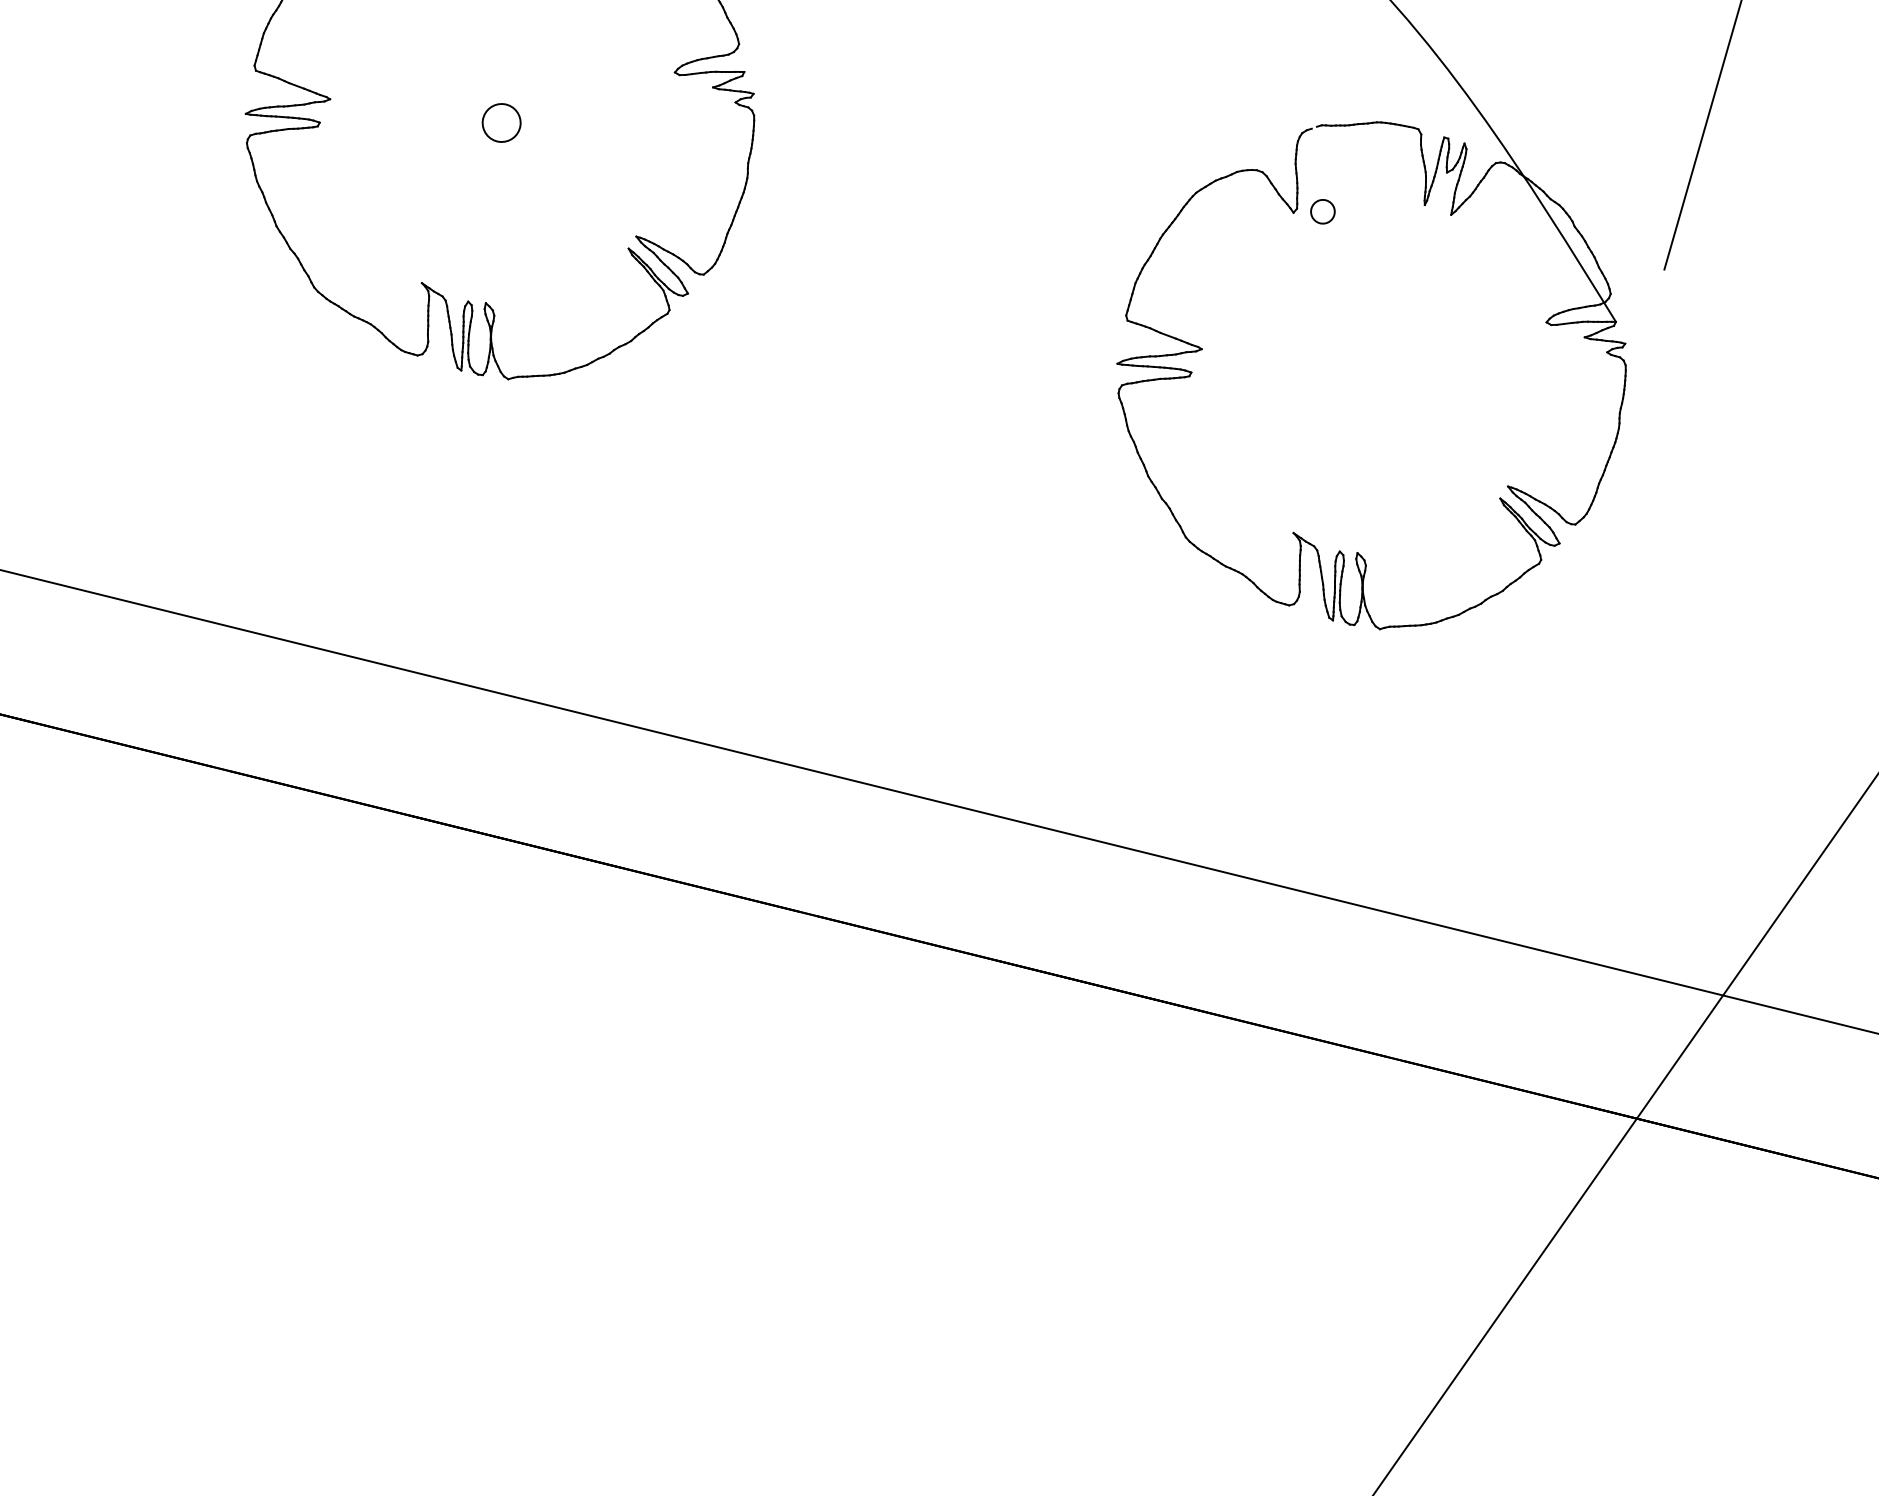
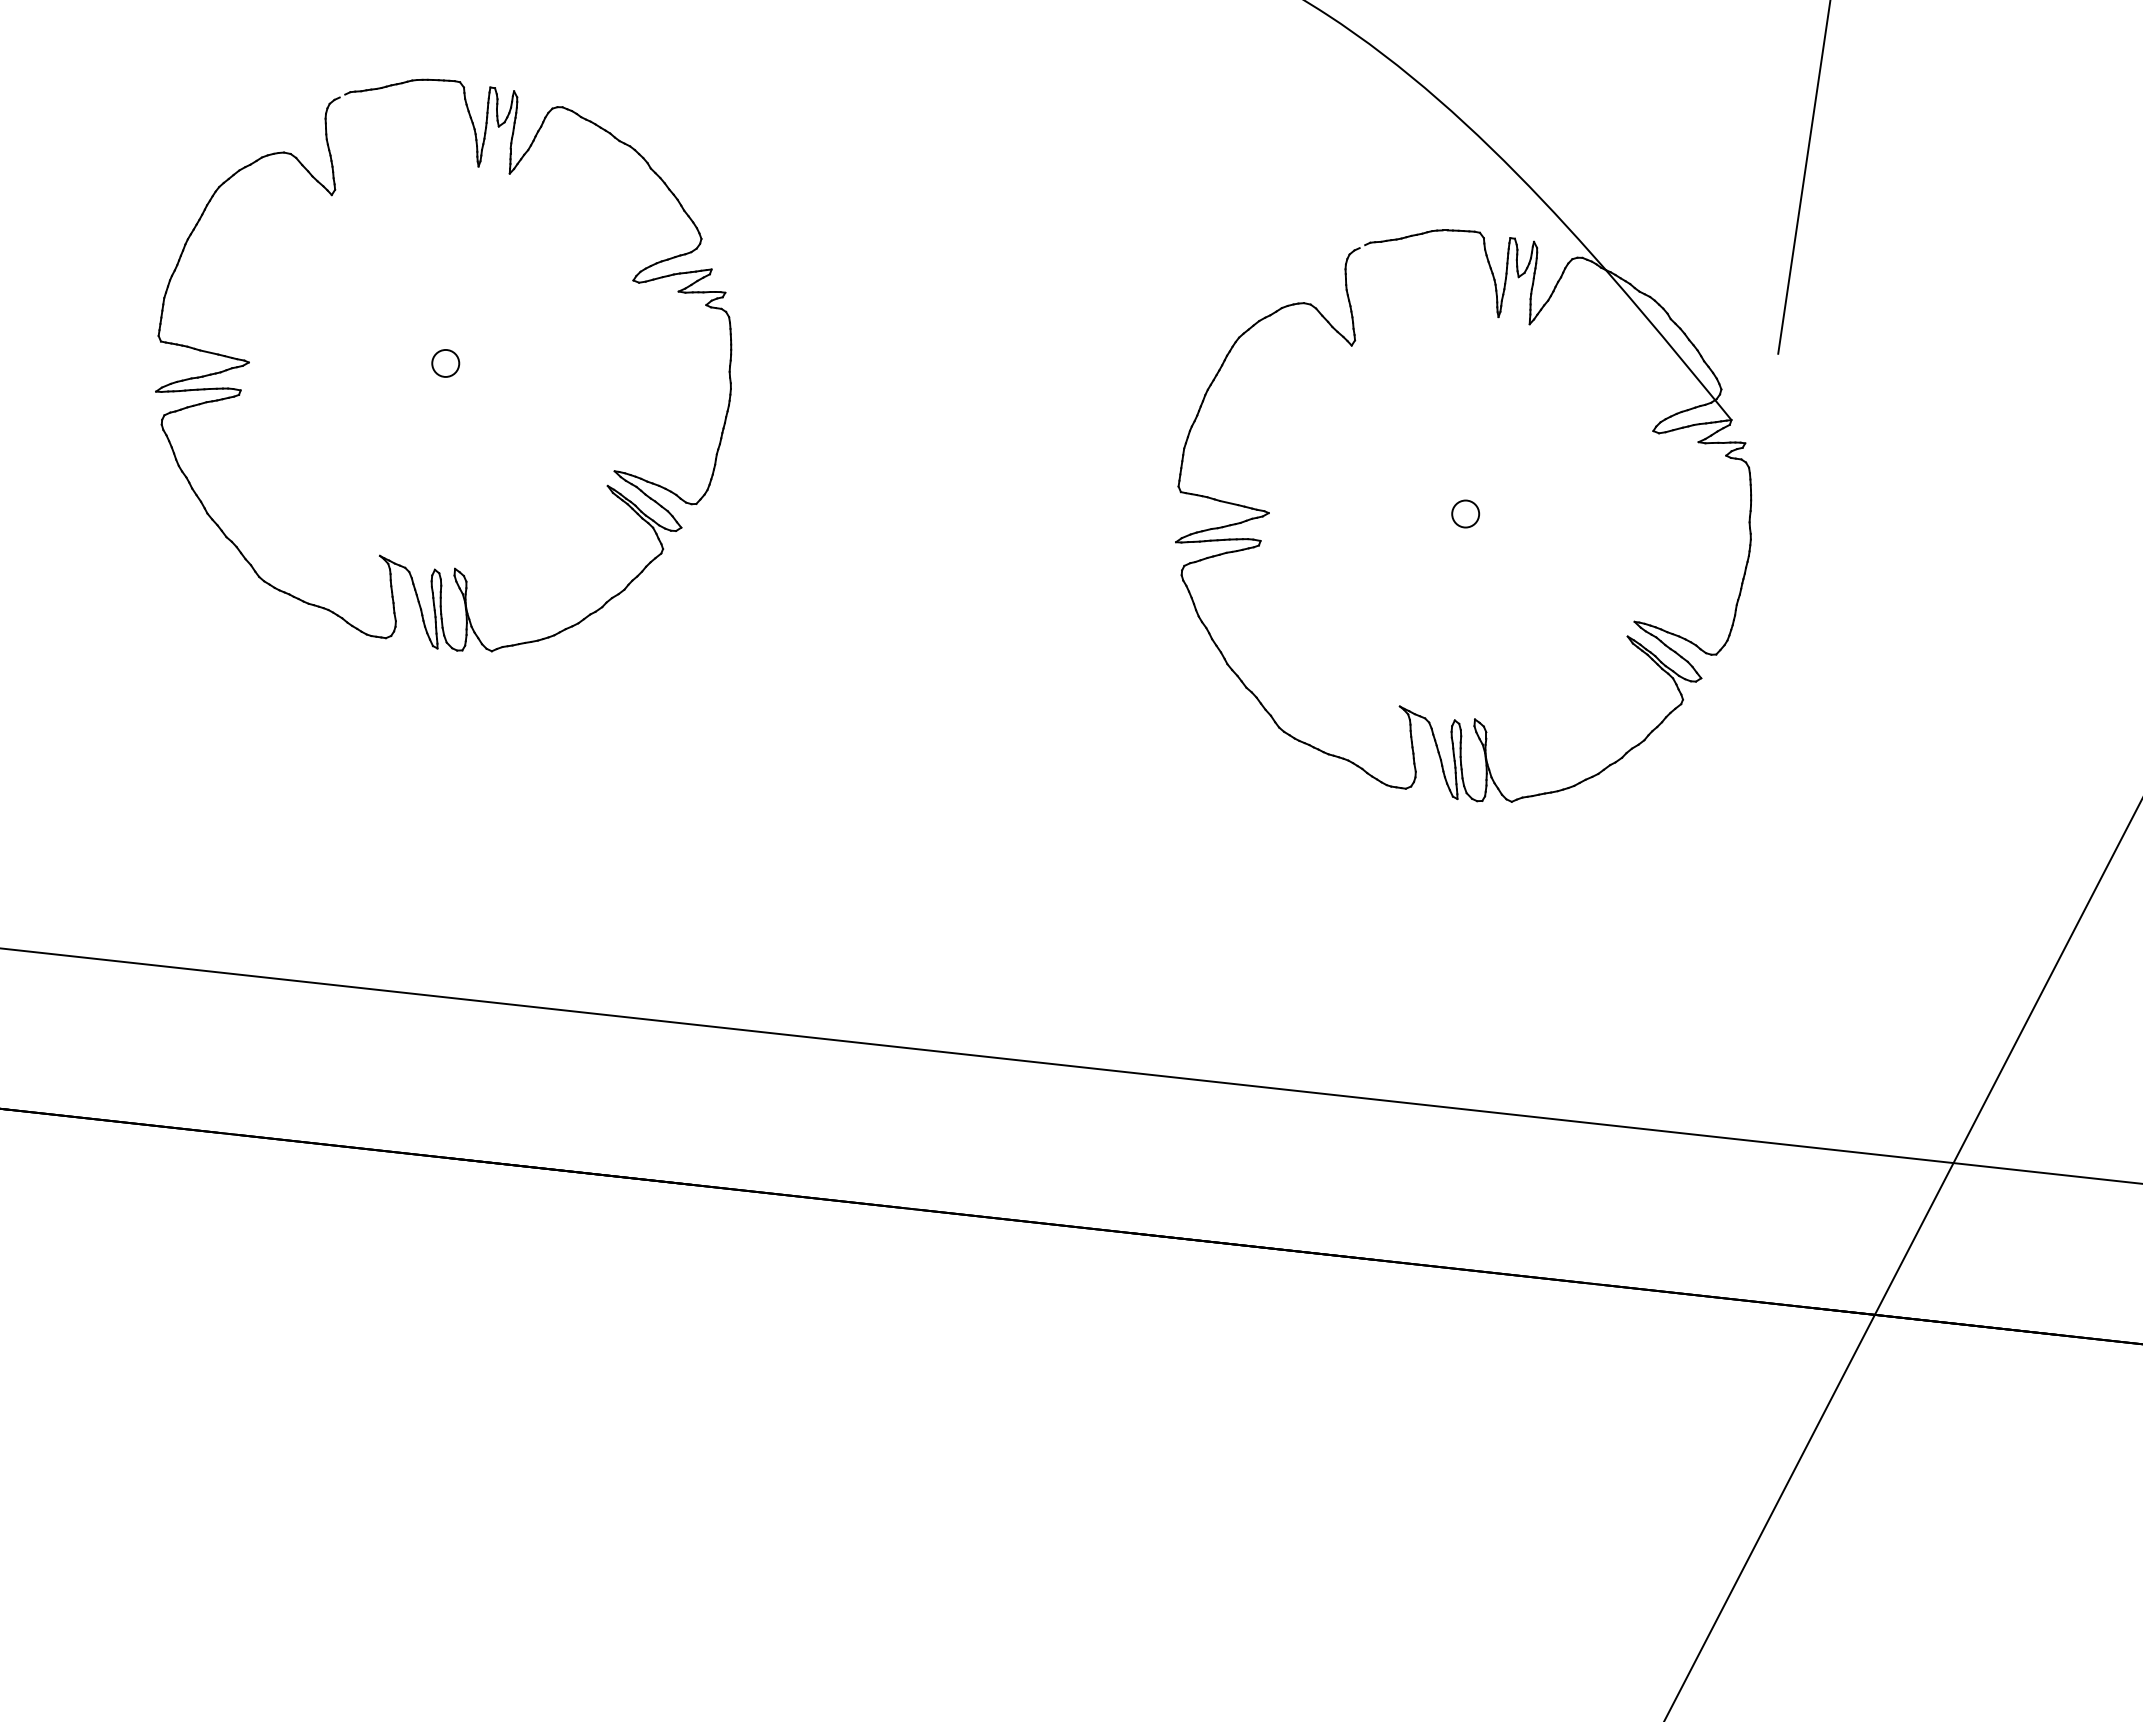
circle: (501, 122) -> (445, 362), size x0.62
circle: (1322, 211) -> (1465, 513), moved

